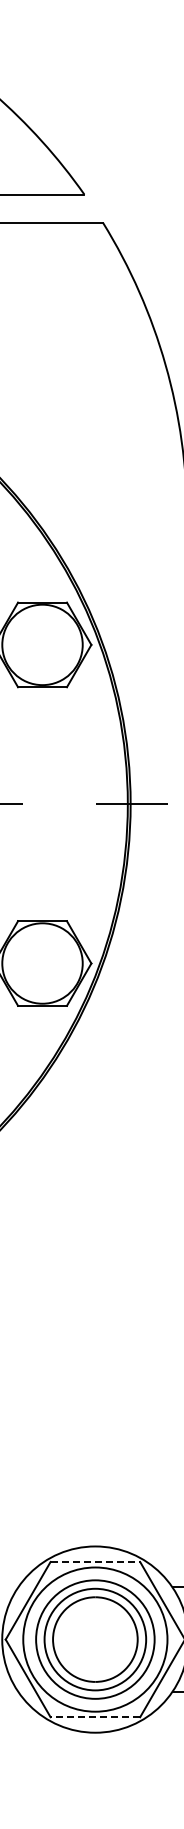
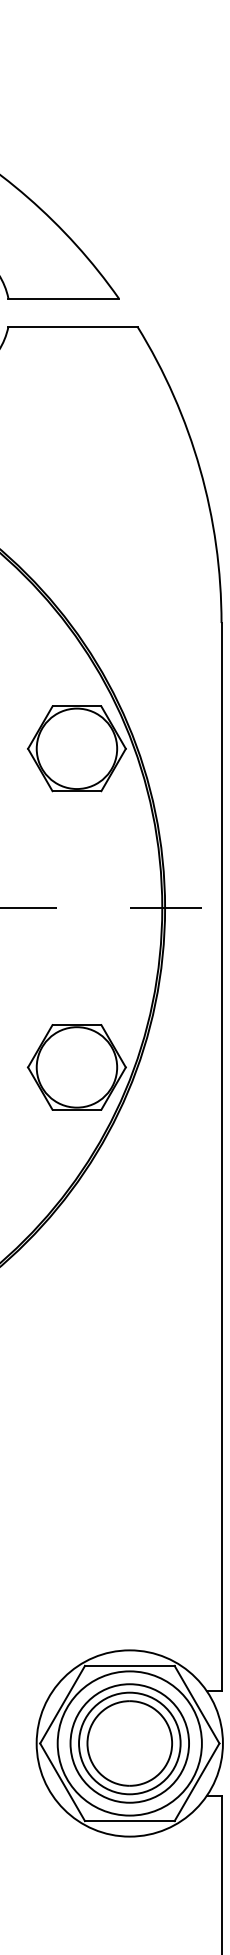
line: (95, 1561) -> (129, 1665), dashed -> solid
line: (95, 1717) -> (129, 1821), dashed -> solid

